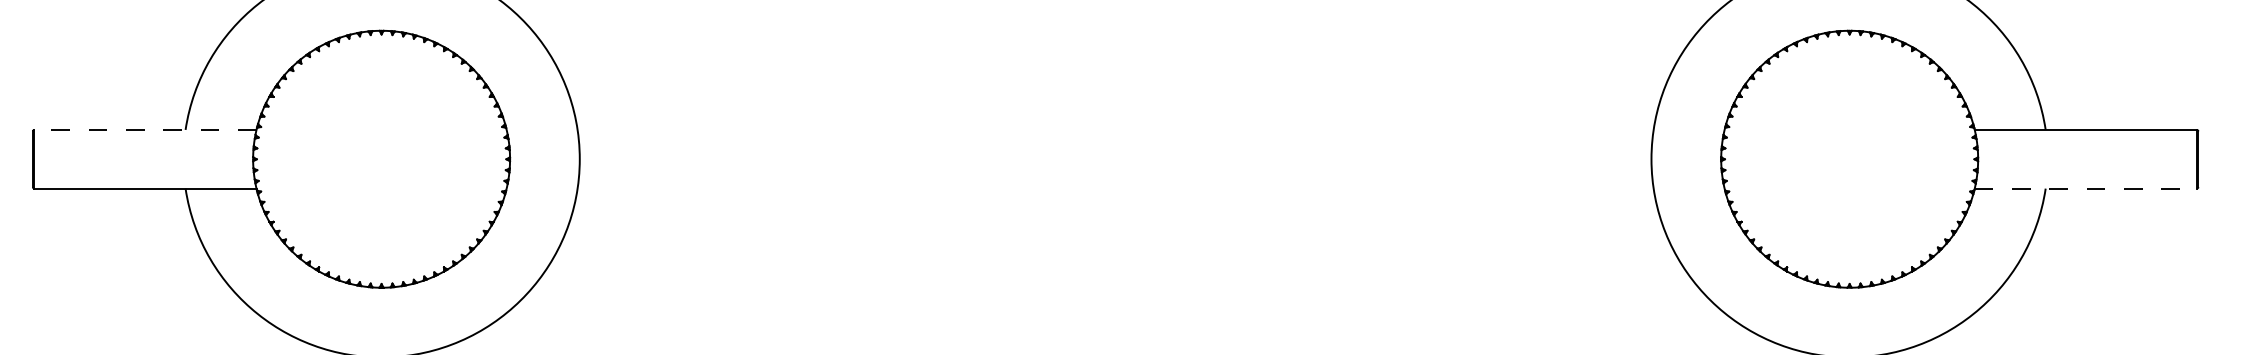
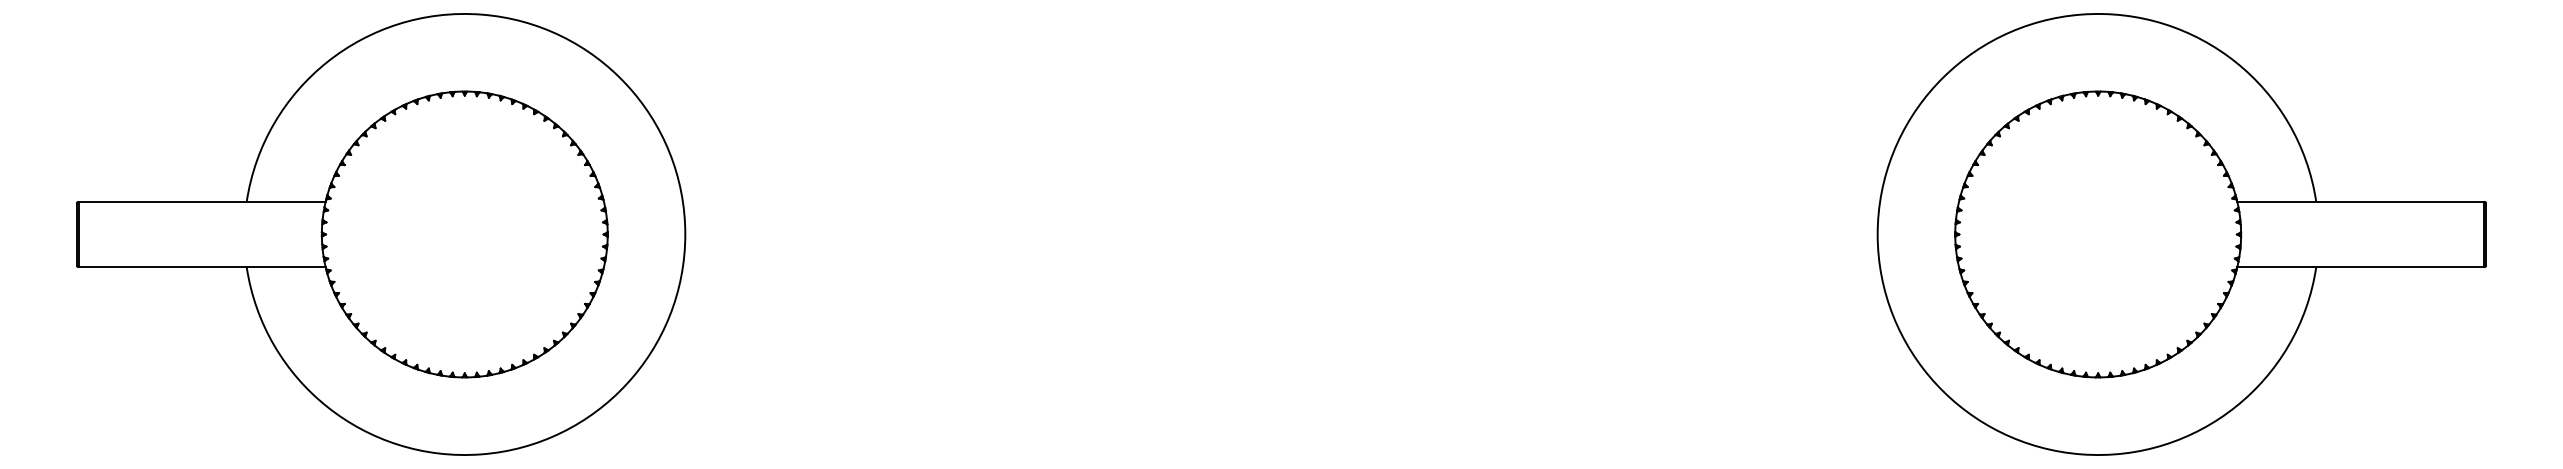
line: (145, 129) -> (202, 201), dashed -> solid
line: (2085, 188) -> (2360, 267), dashed -> solid

